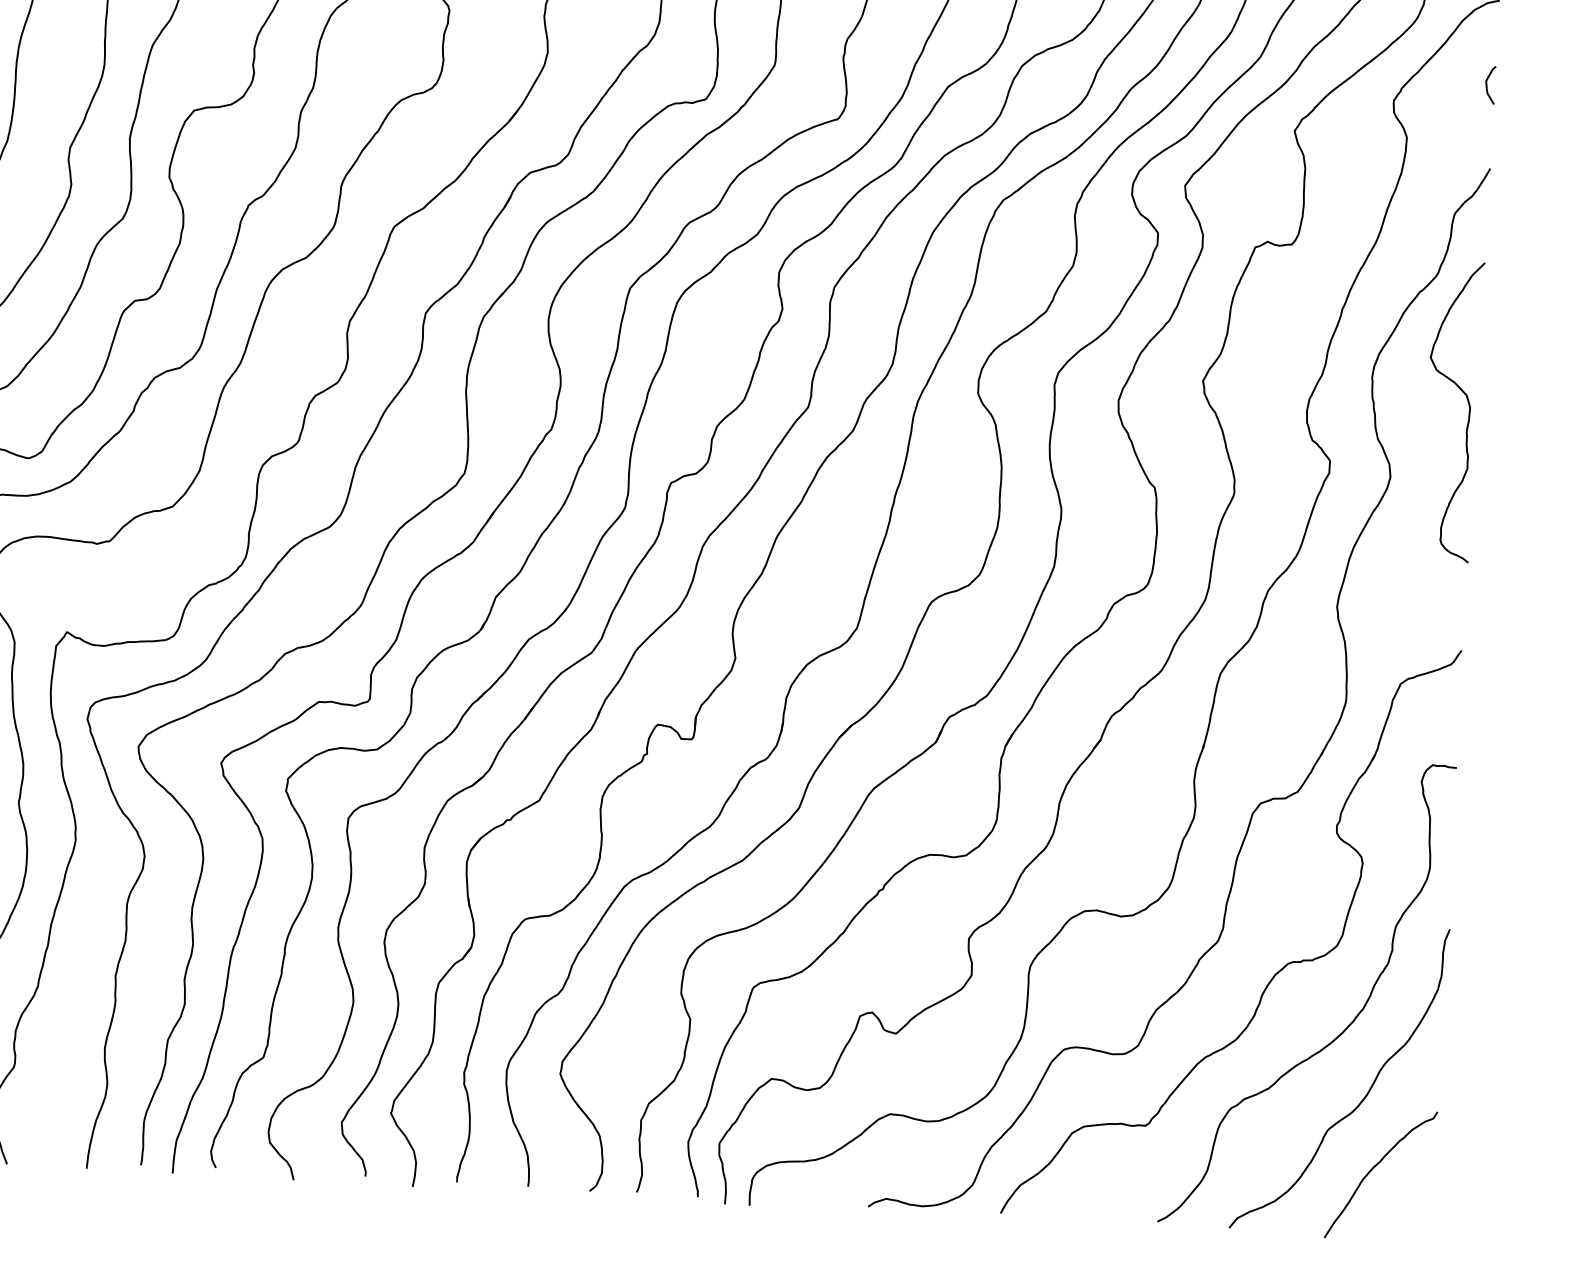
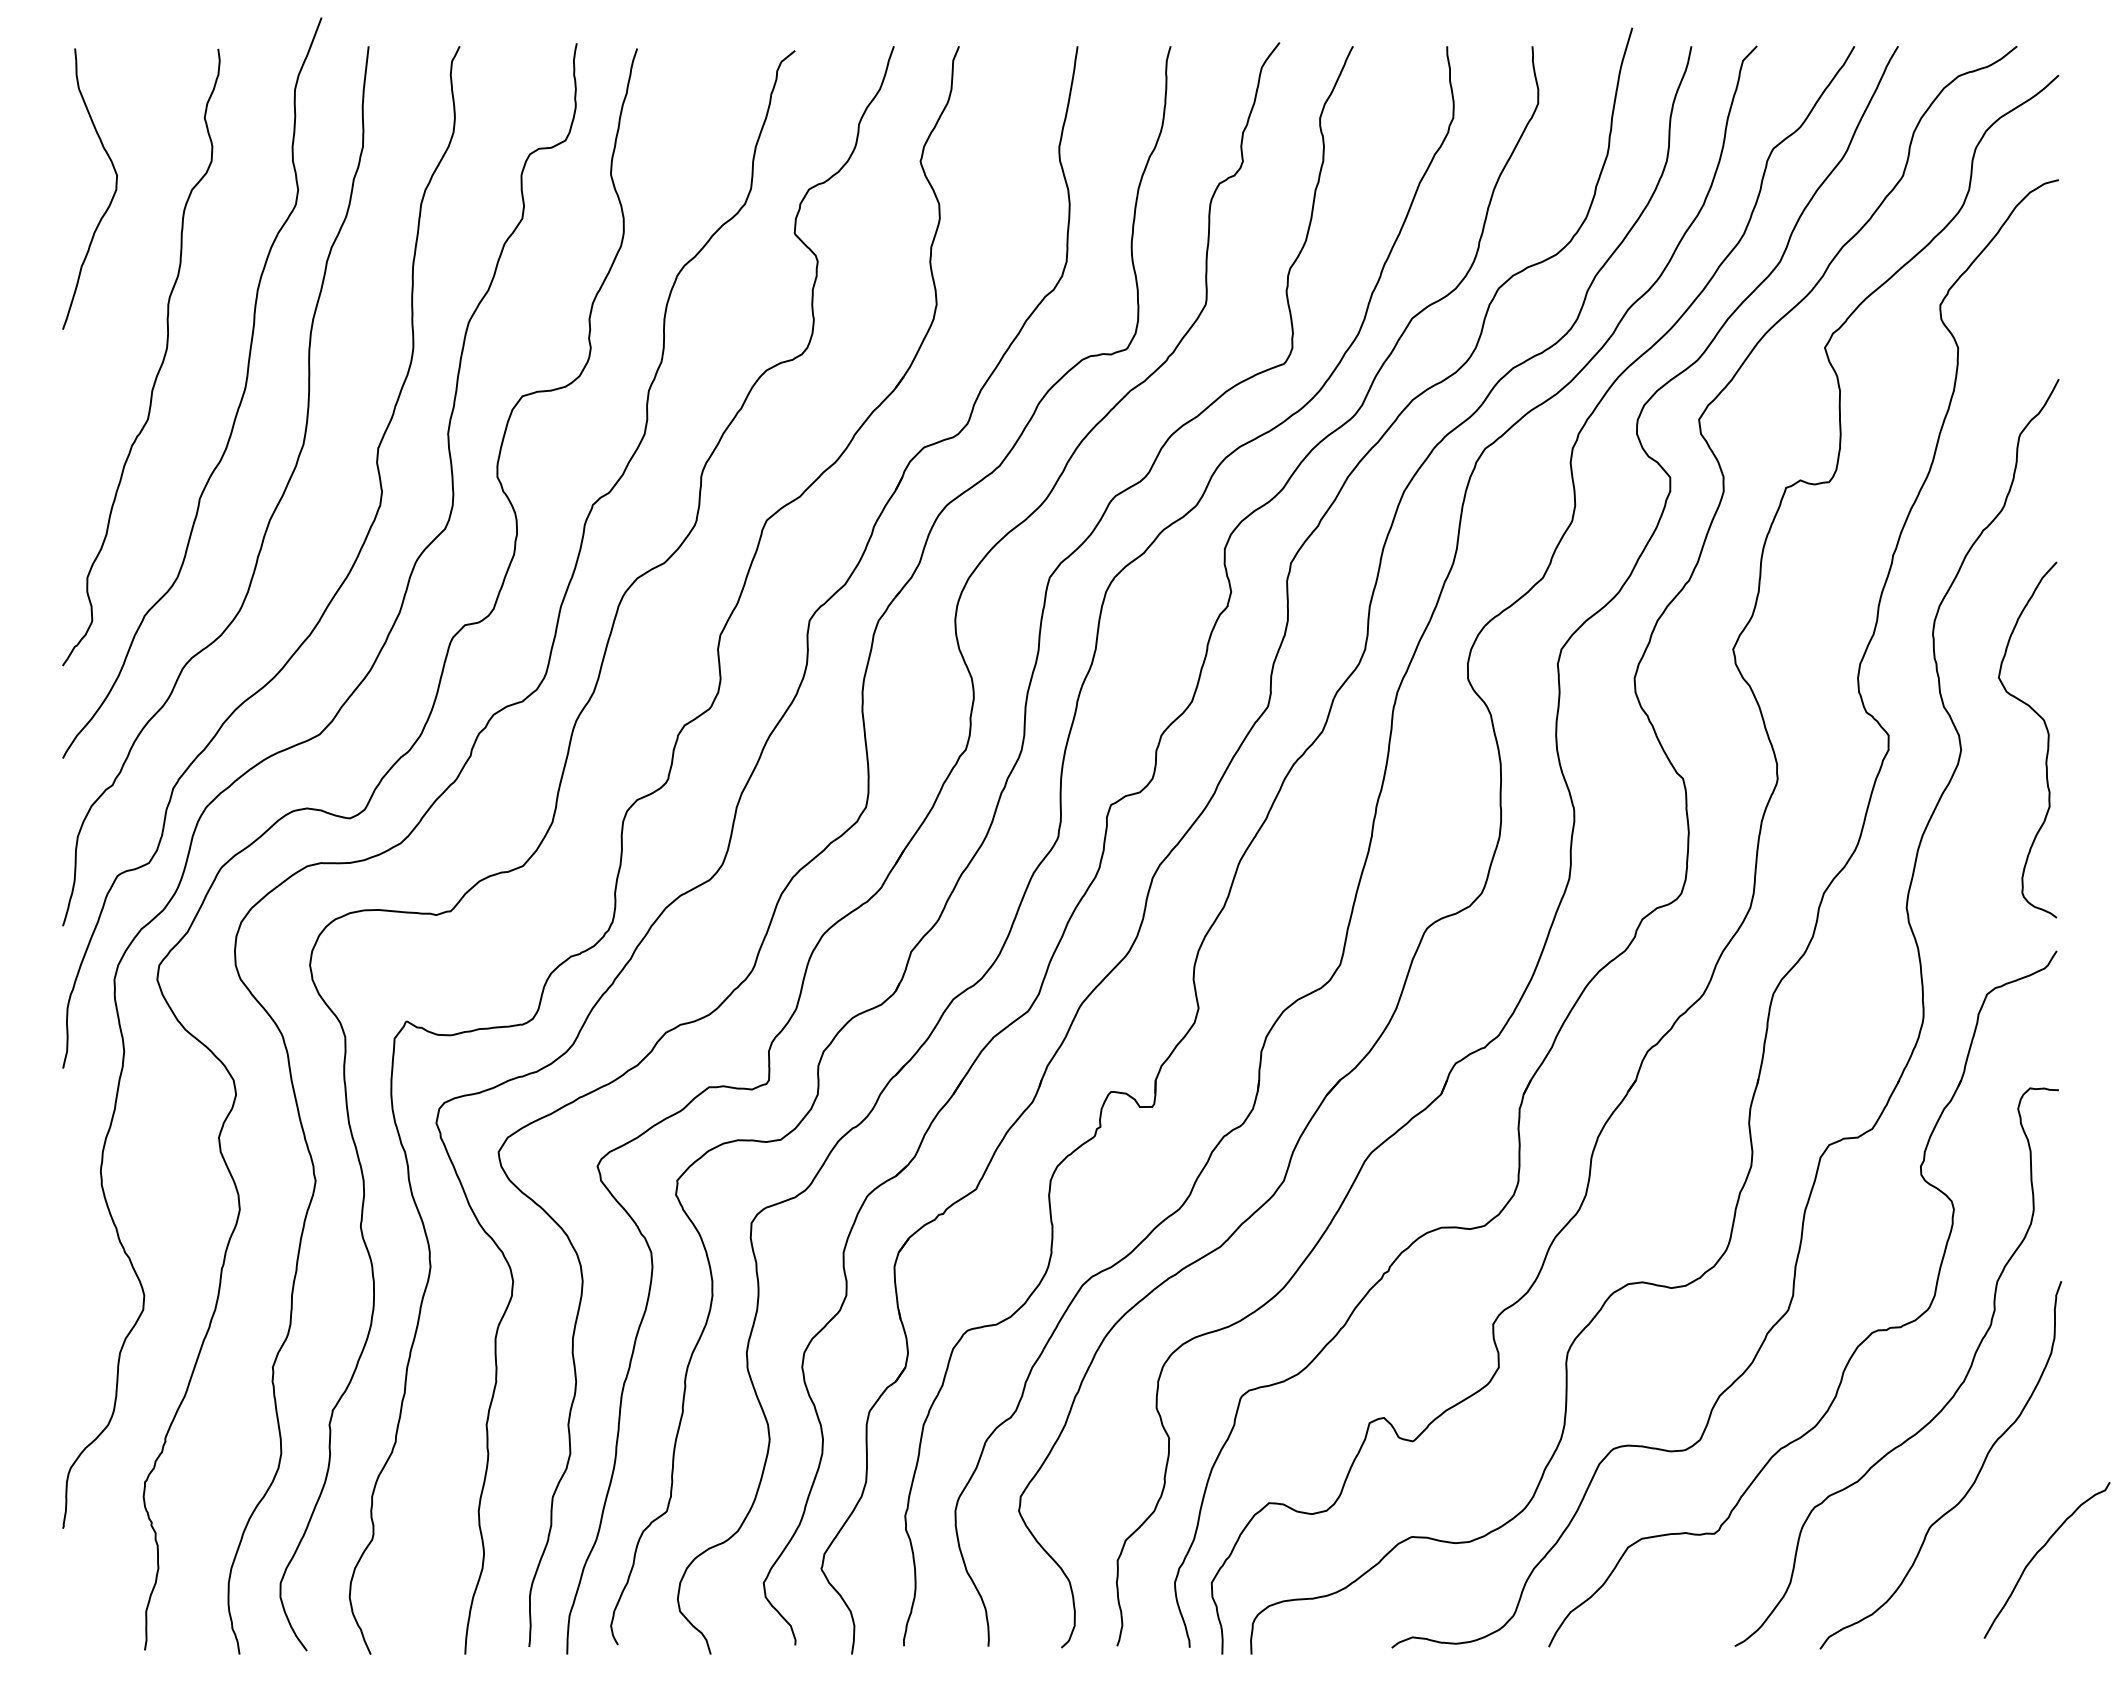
curve: (1487, 84) -> (2049, 280), removed
curve: (1468, 412) -> (2047, 739), moved
curve: (1373, 1169) -> (2037, 1554), moved

